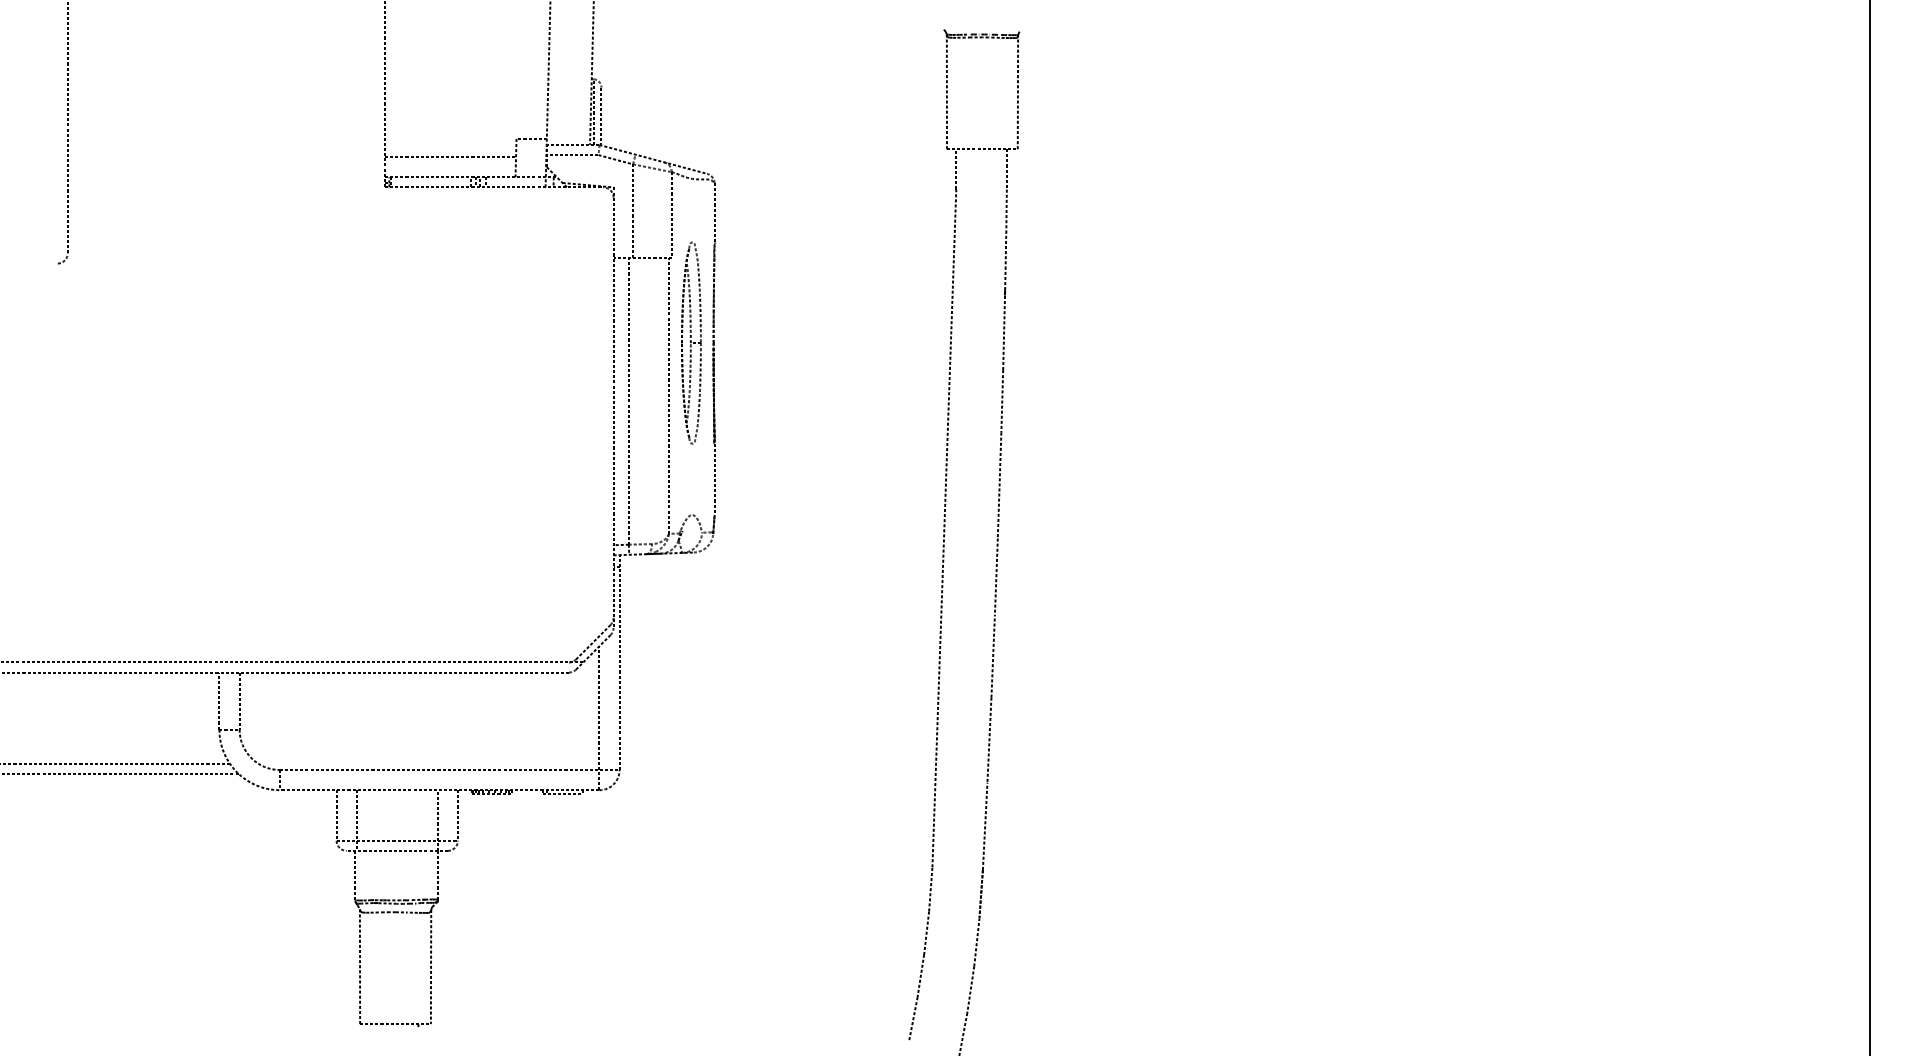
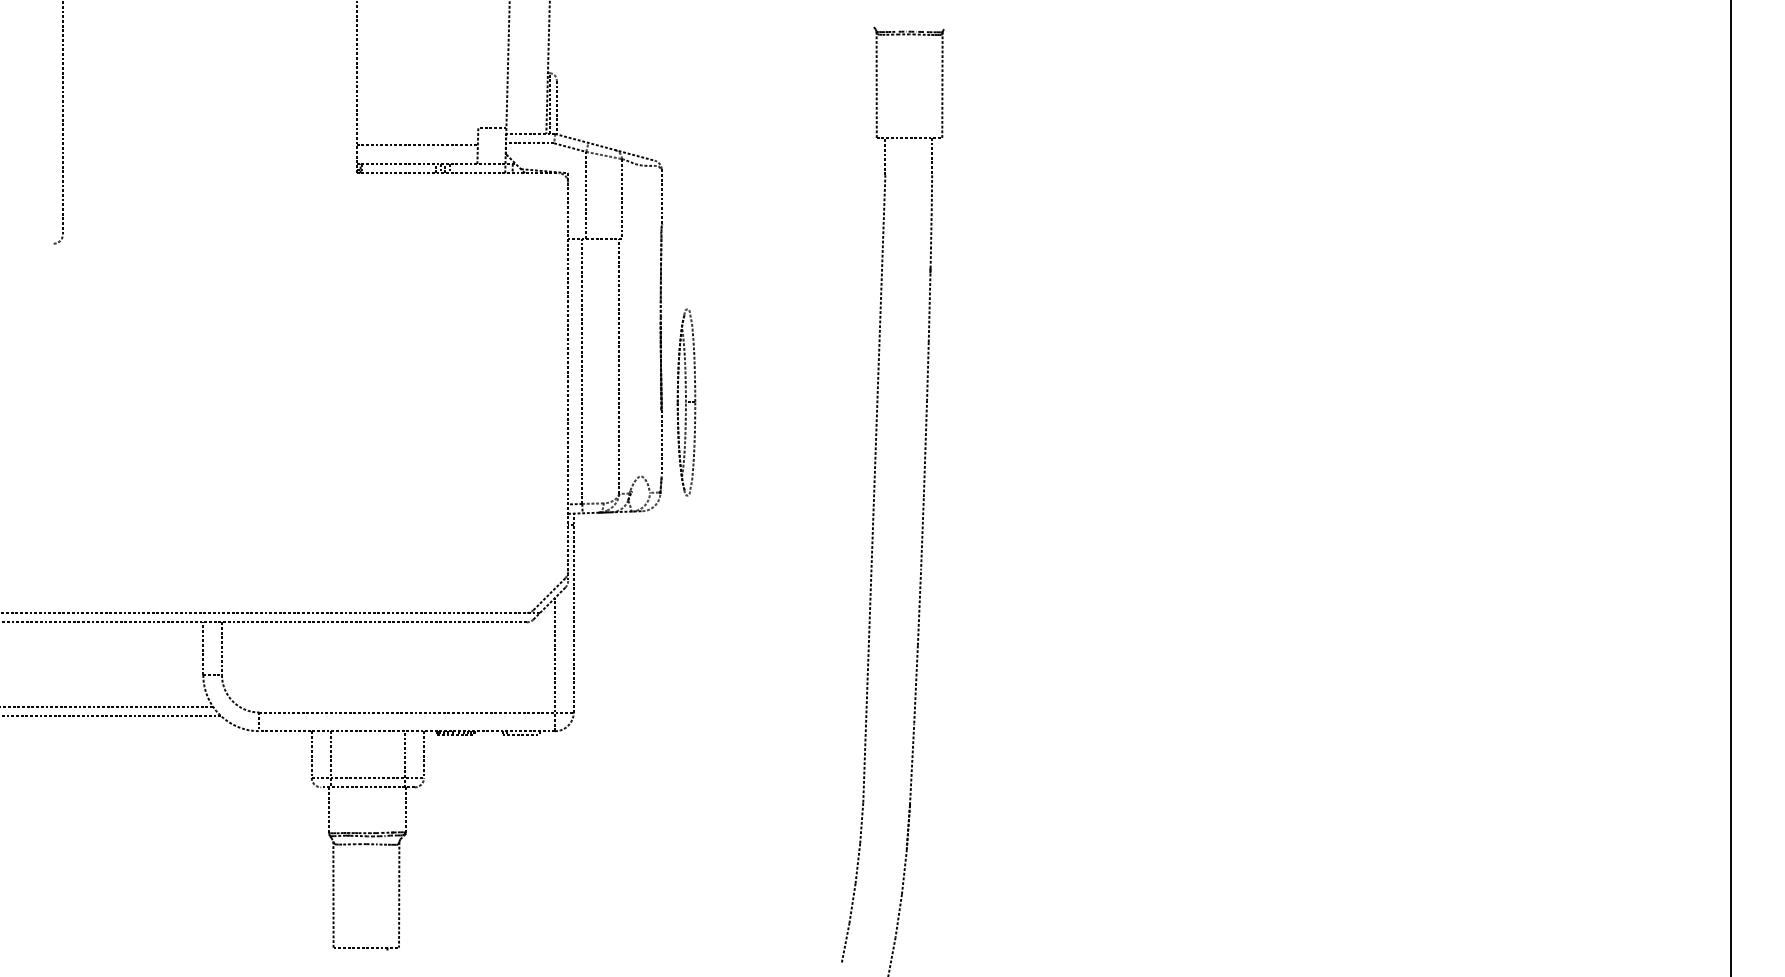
part: (691, 342) -> (686, 401), moved

